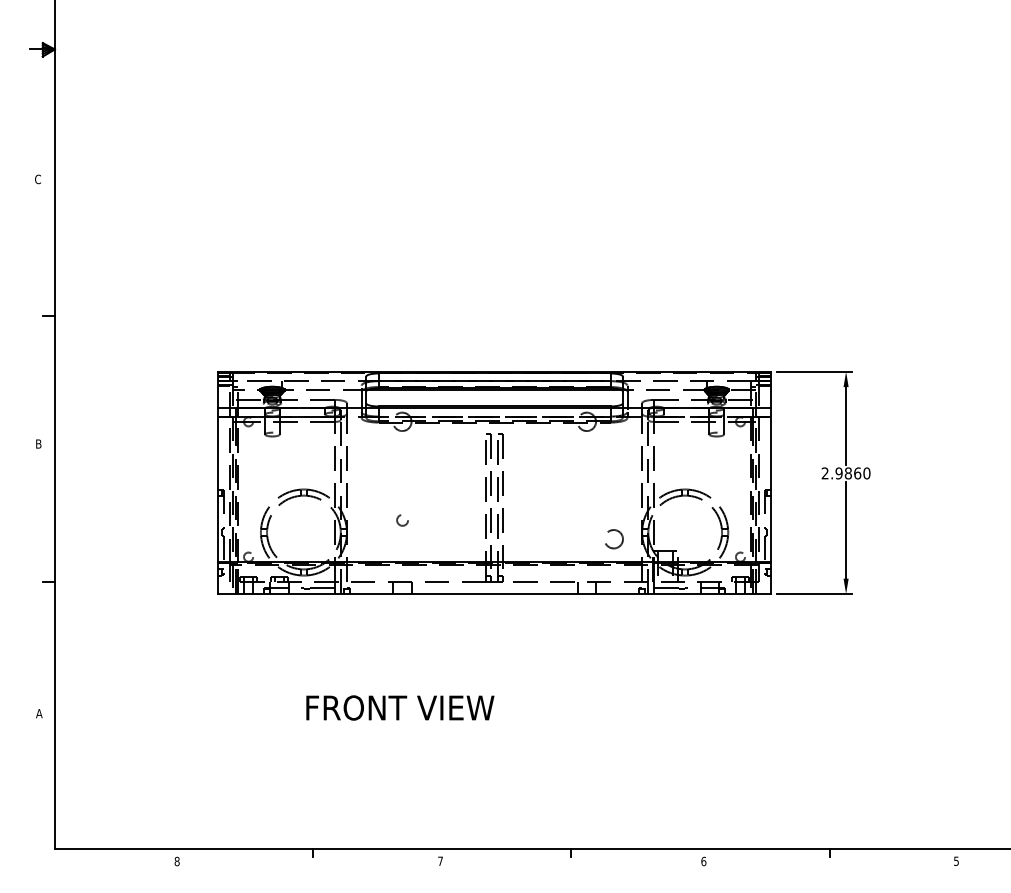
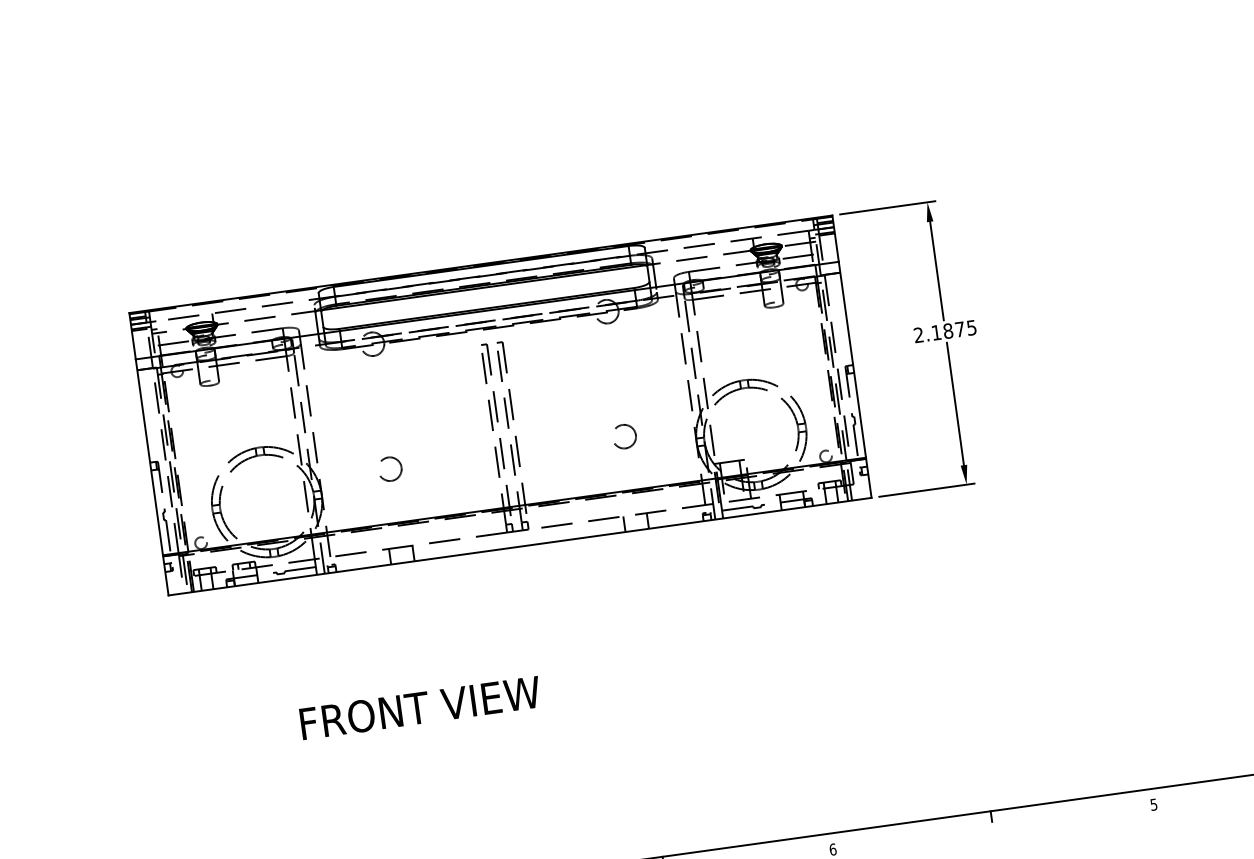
text: (852, 473) -> (953, 330), 2.9860 -> 2.1875
circle: (402, 520) -> (390, 469), size x1.67
circle: (614, 539) -> (625, 436), moved

